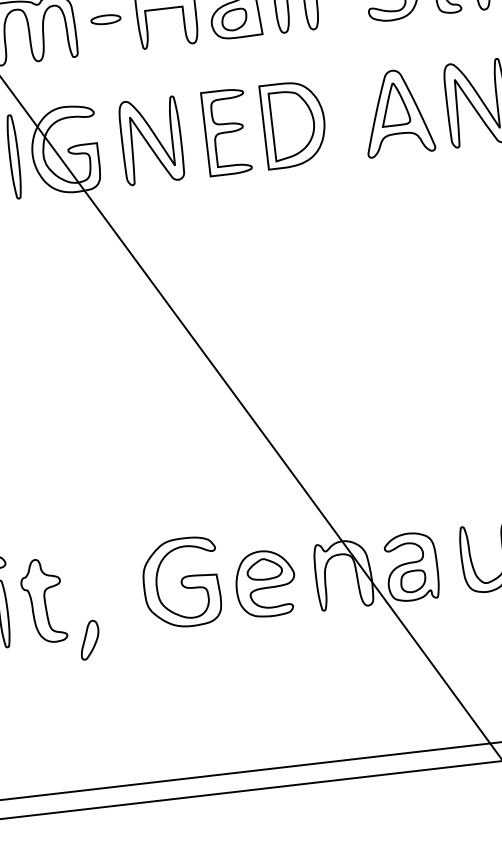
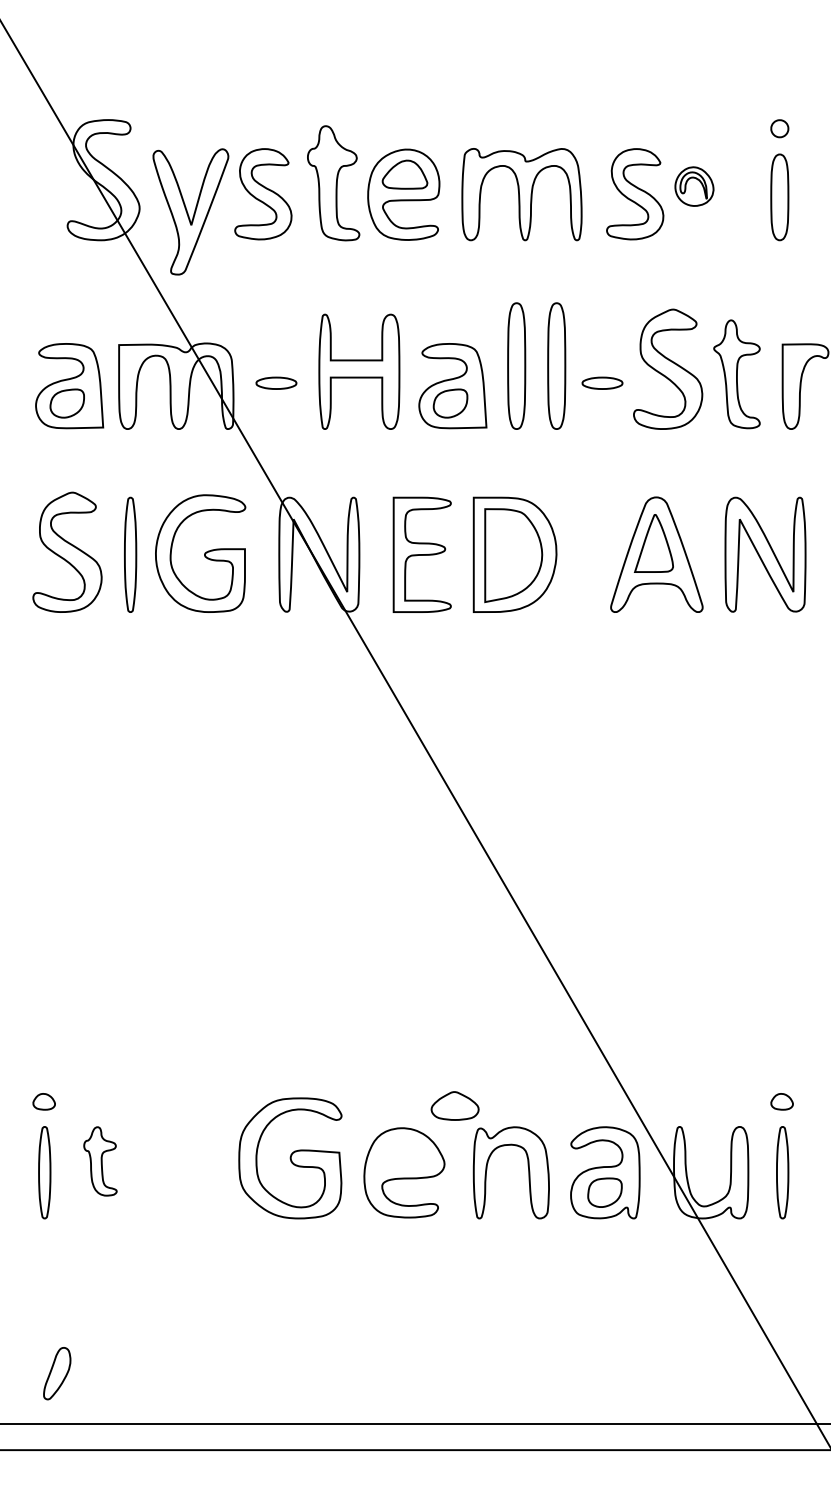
part: (264, 568) -> (454, 1105), moved
part: (43, 601) -> (100, 1161), size x0.6
part: (89, 640) -> (57, 1373), moved

